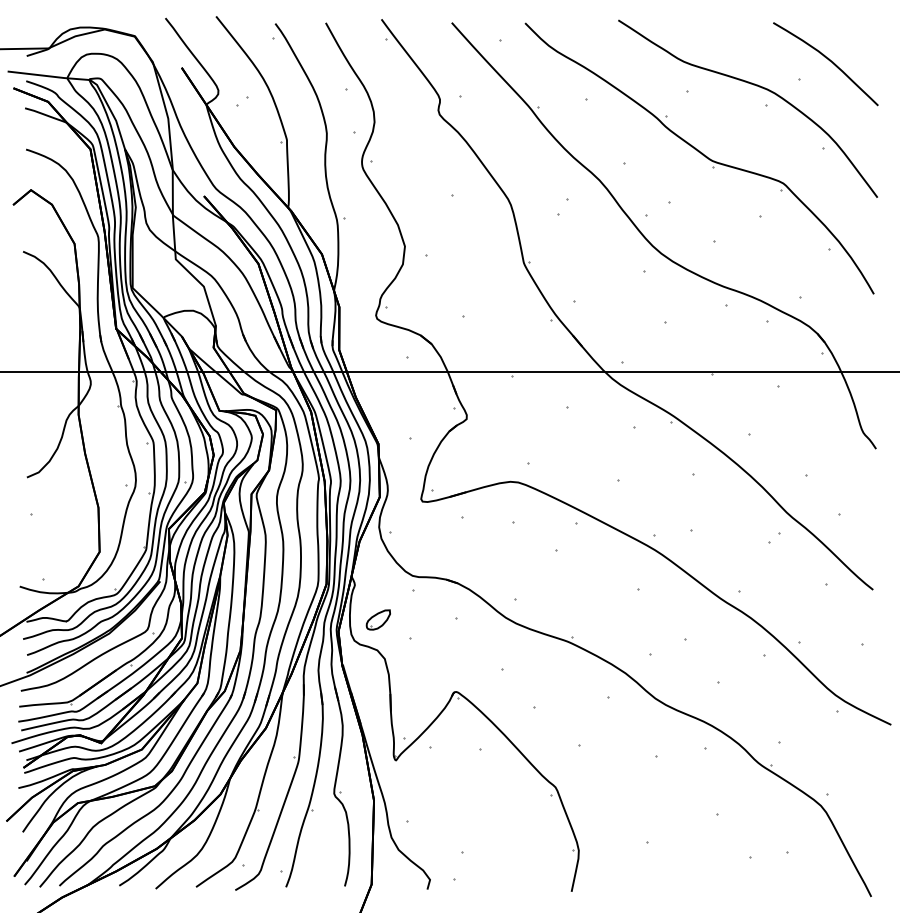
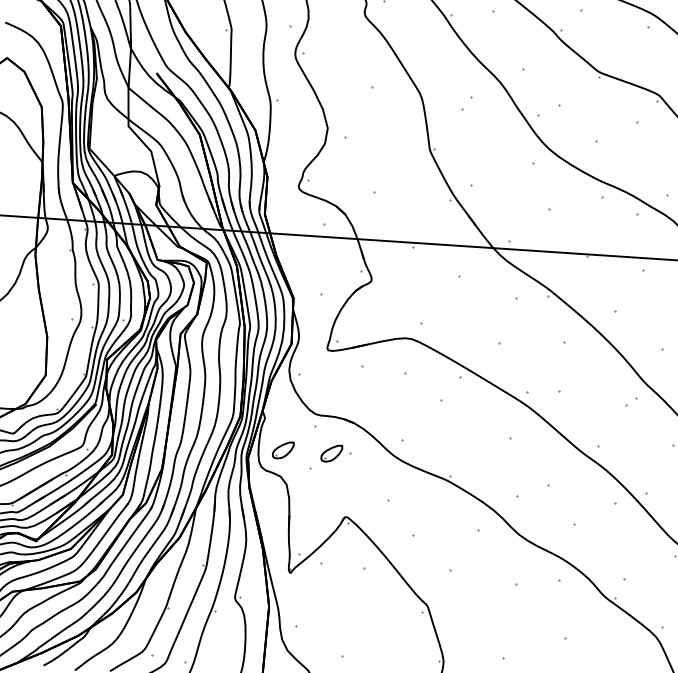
part: (433, 619) -> (331, 453), added

